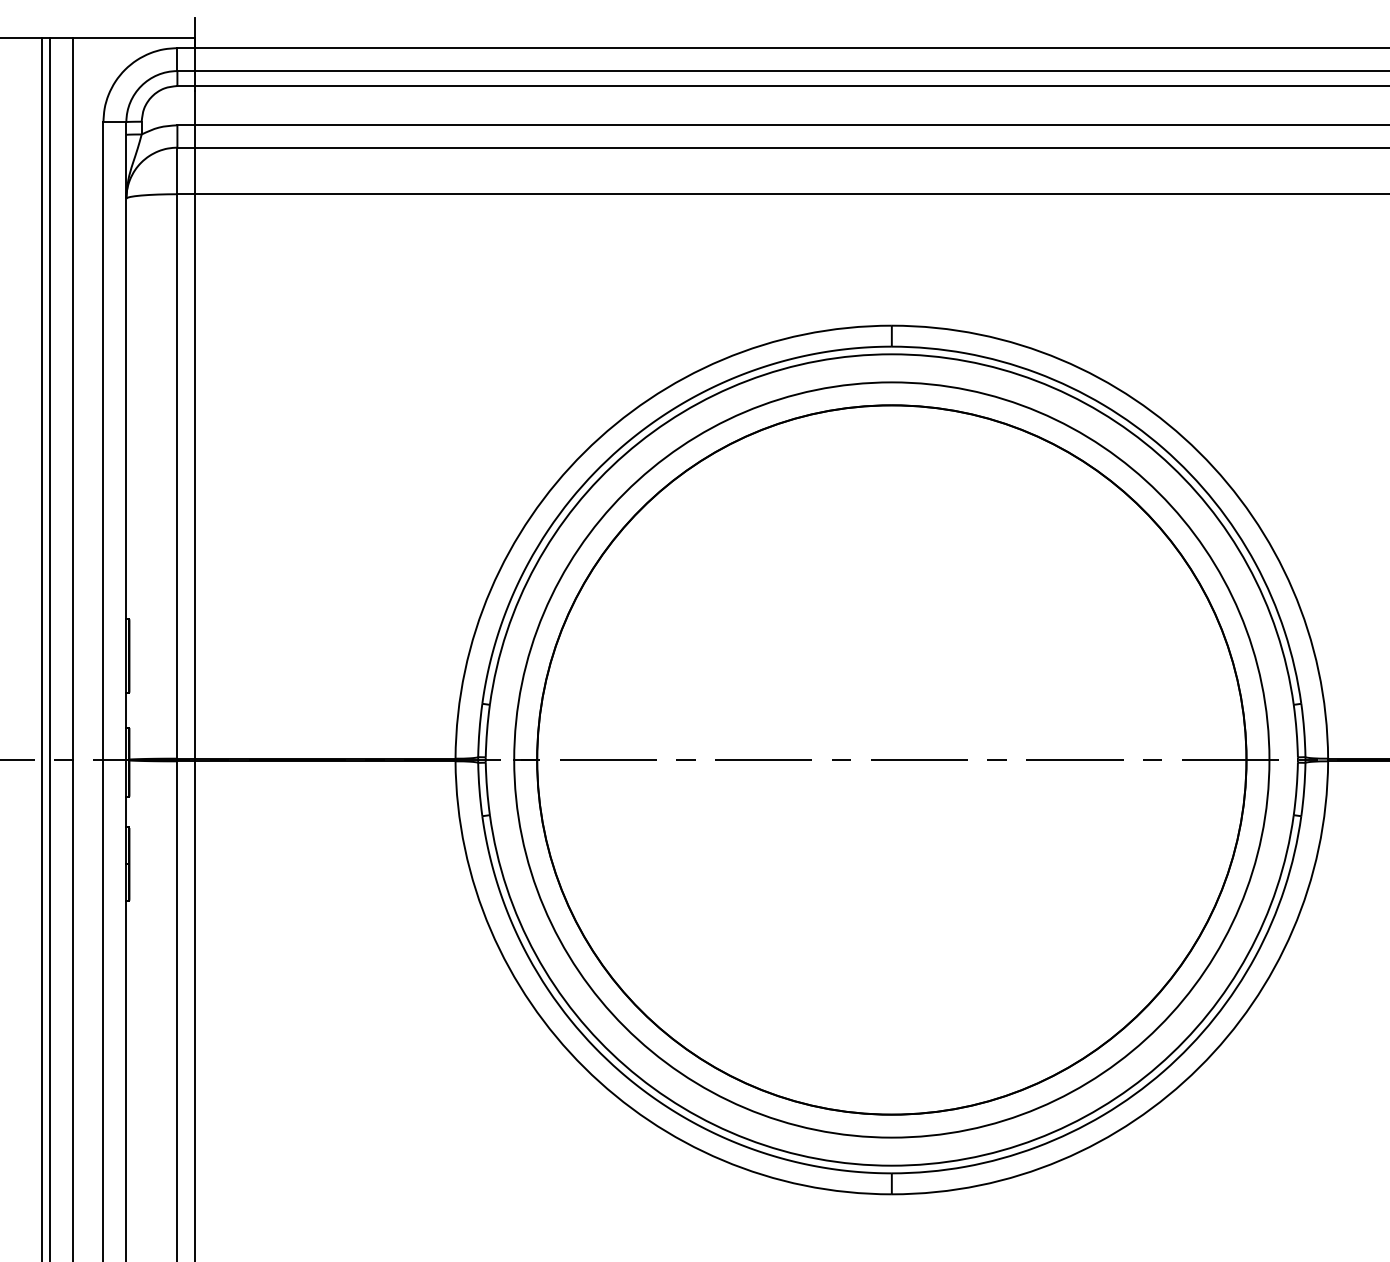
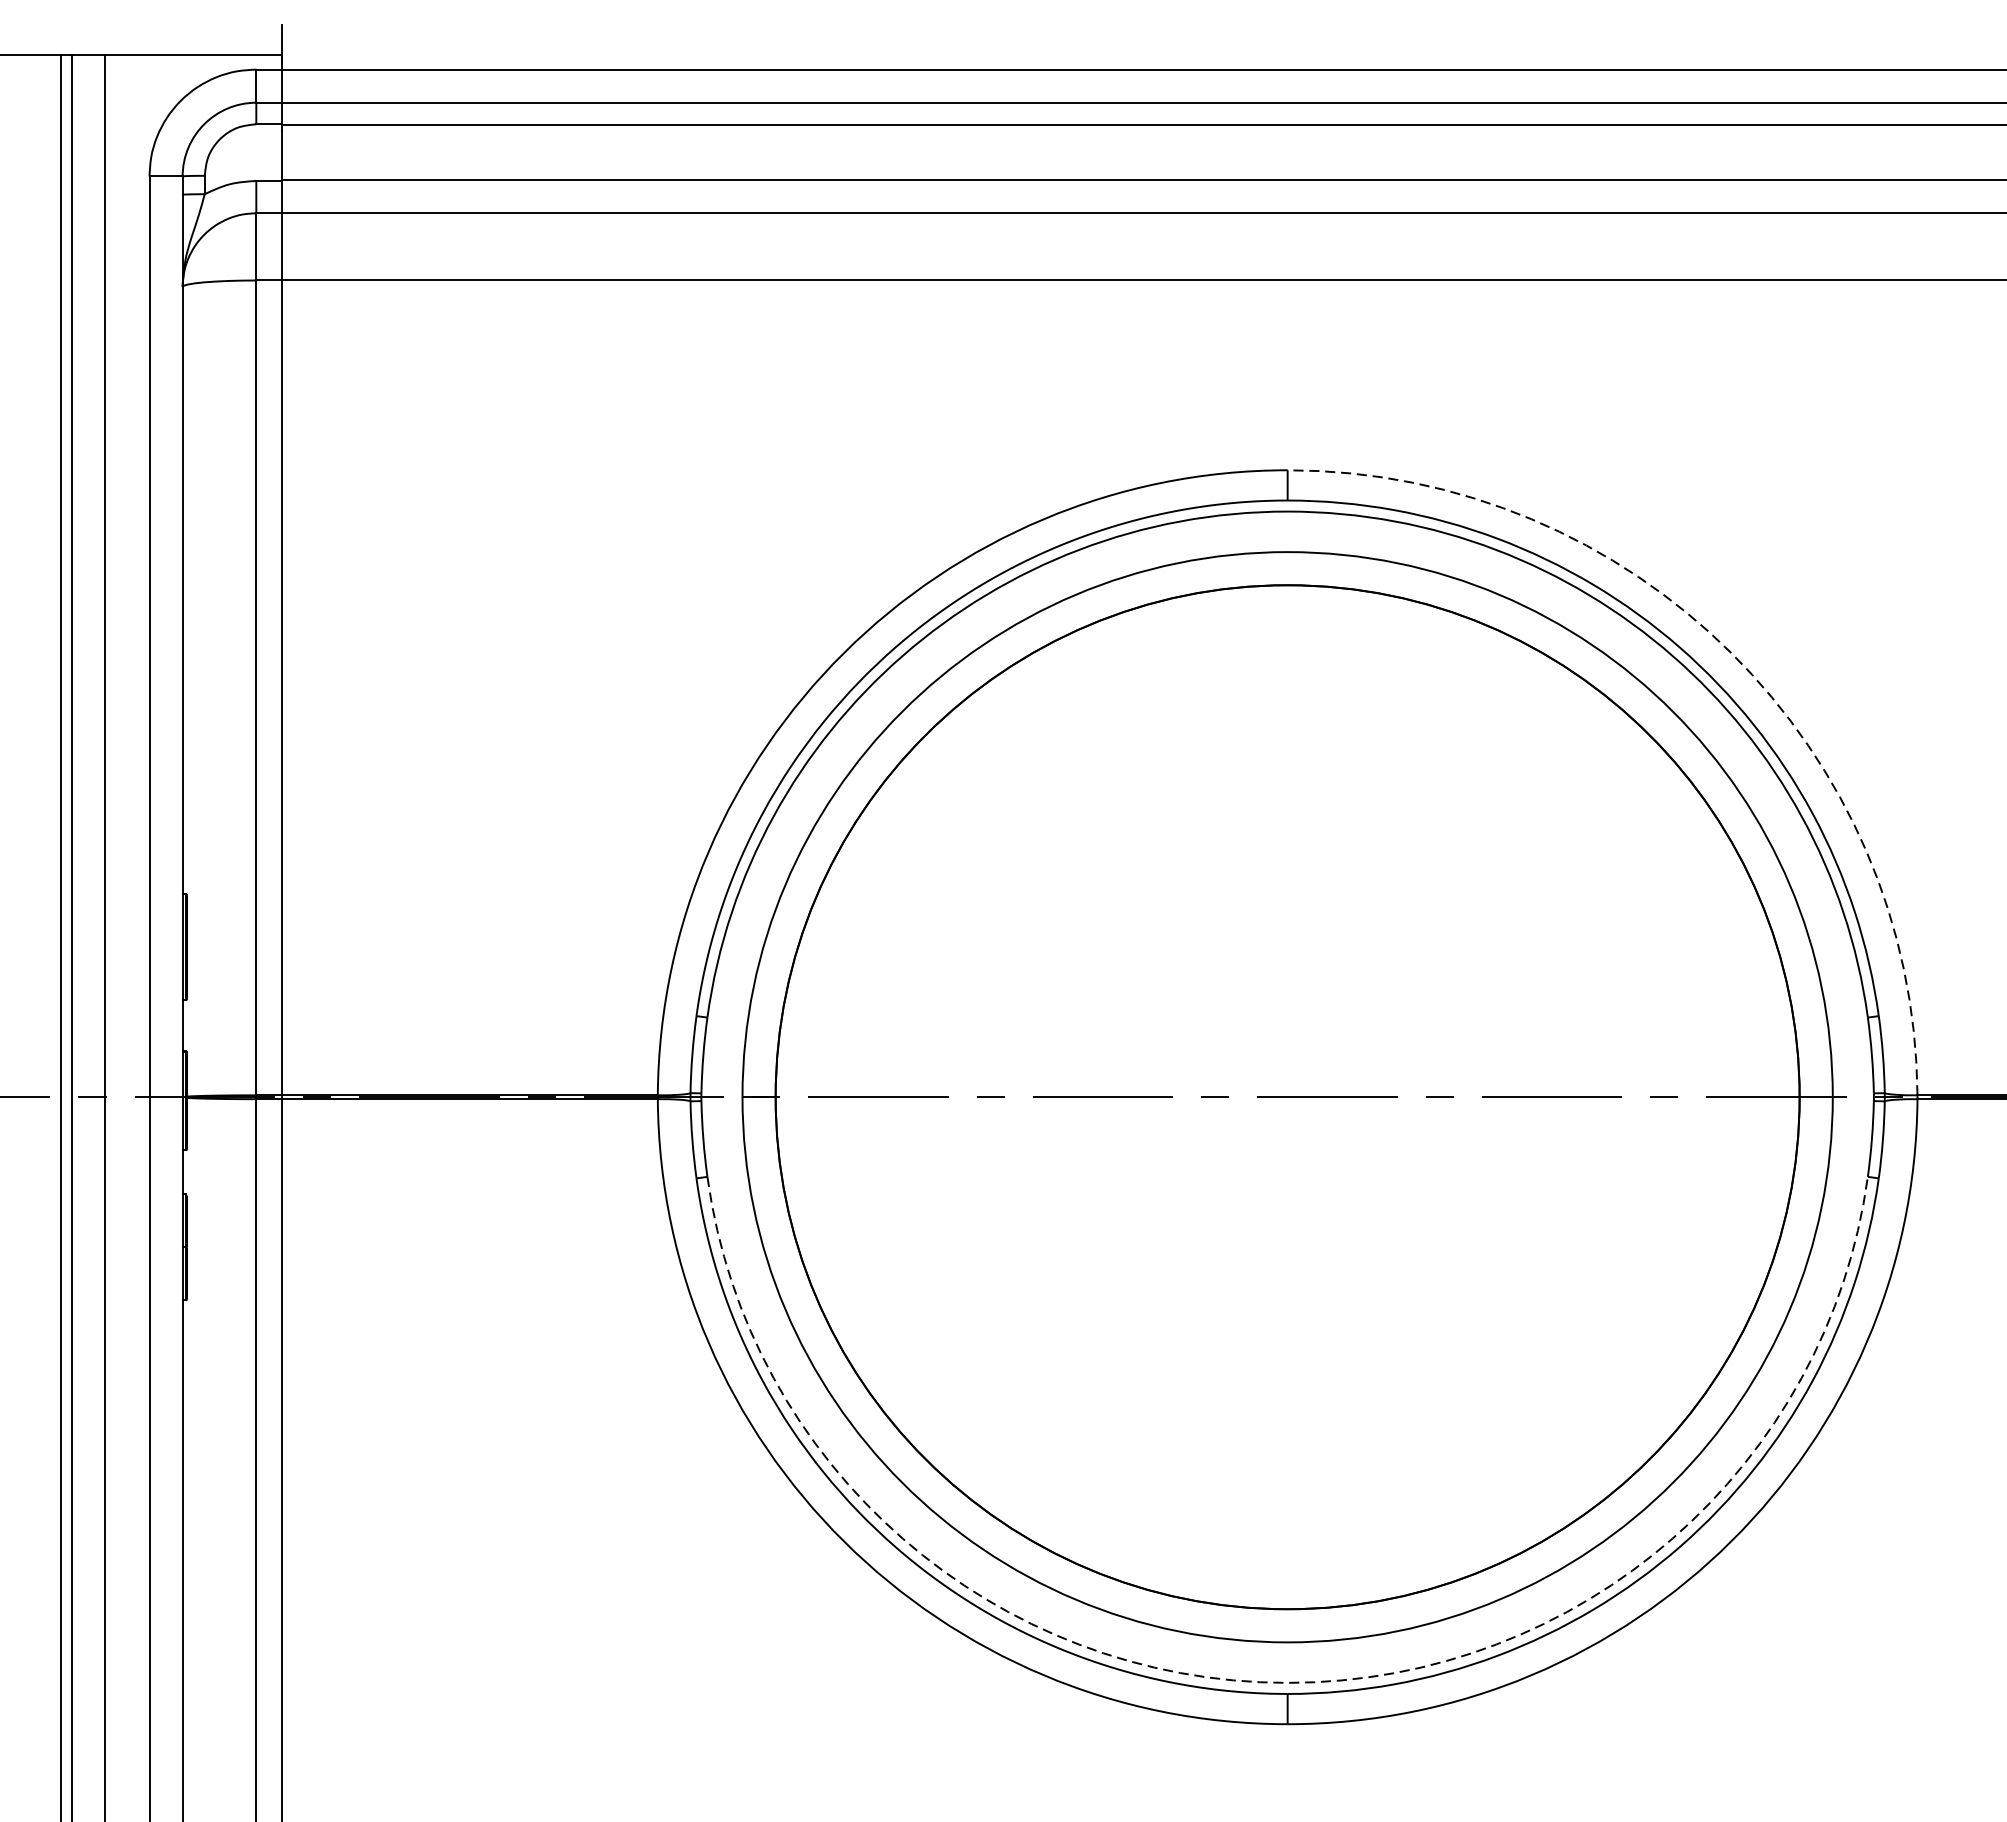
arc: (1199, 452) -> (1731, 653), solid -> dashed
arc: (891, 1165) -> (1287, 1682), solid -> dashed

